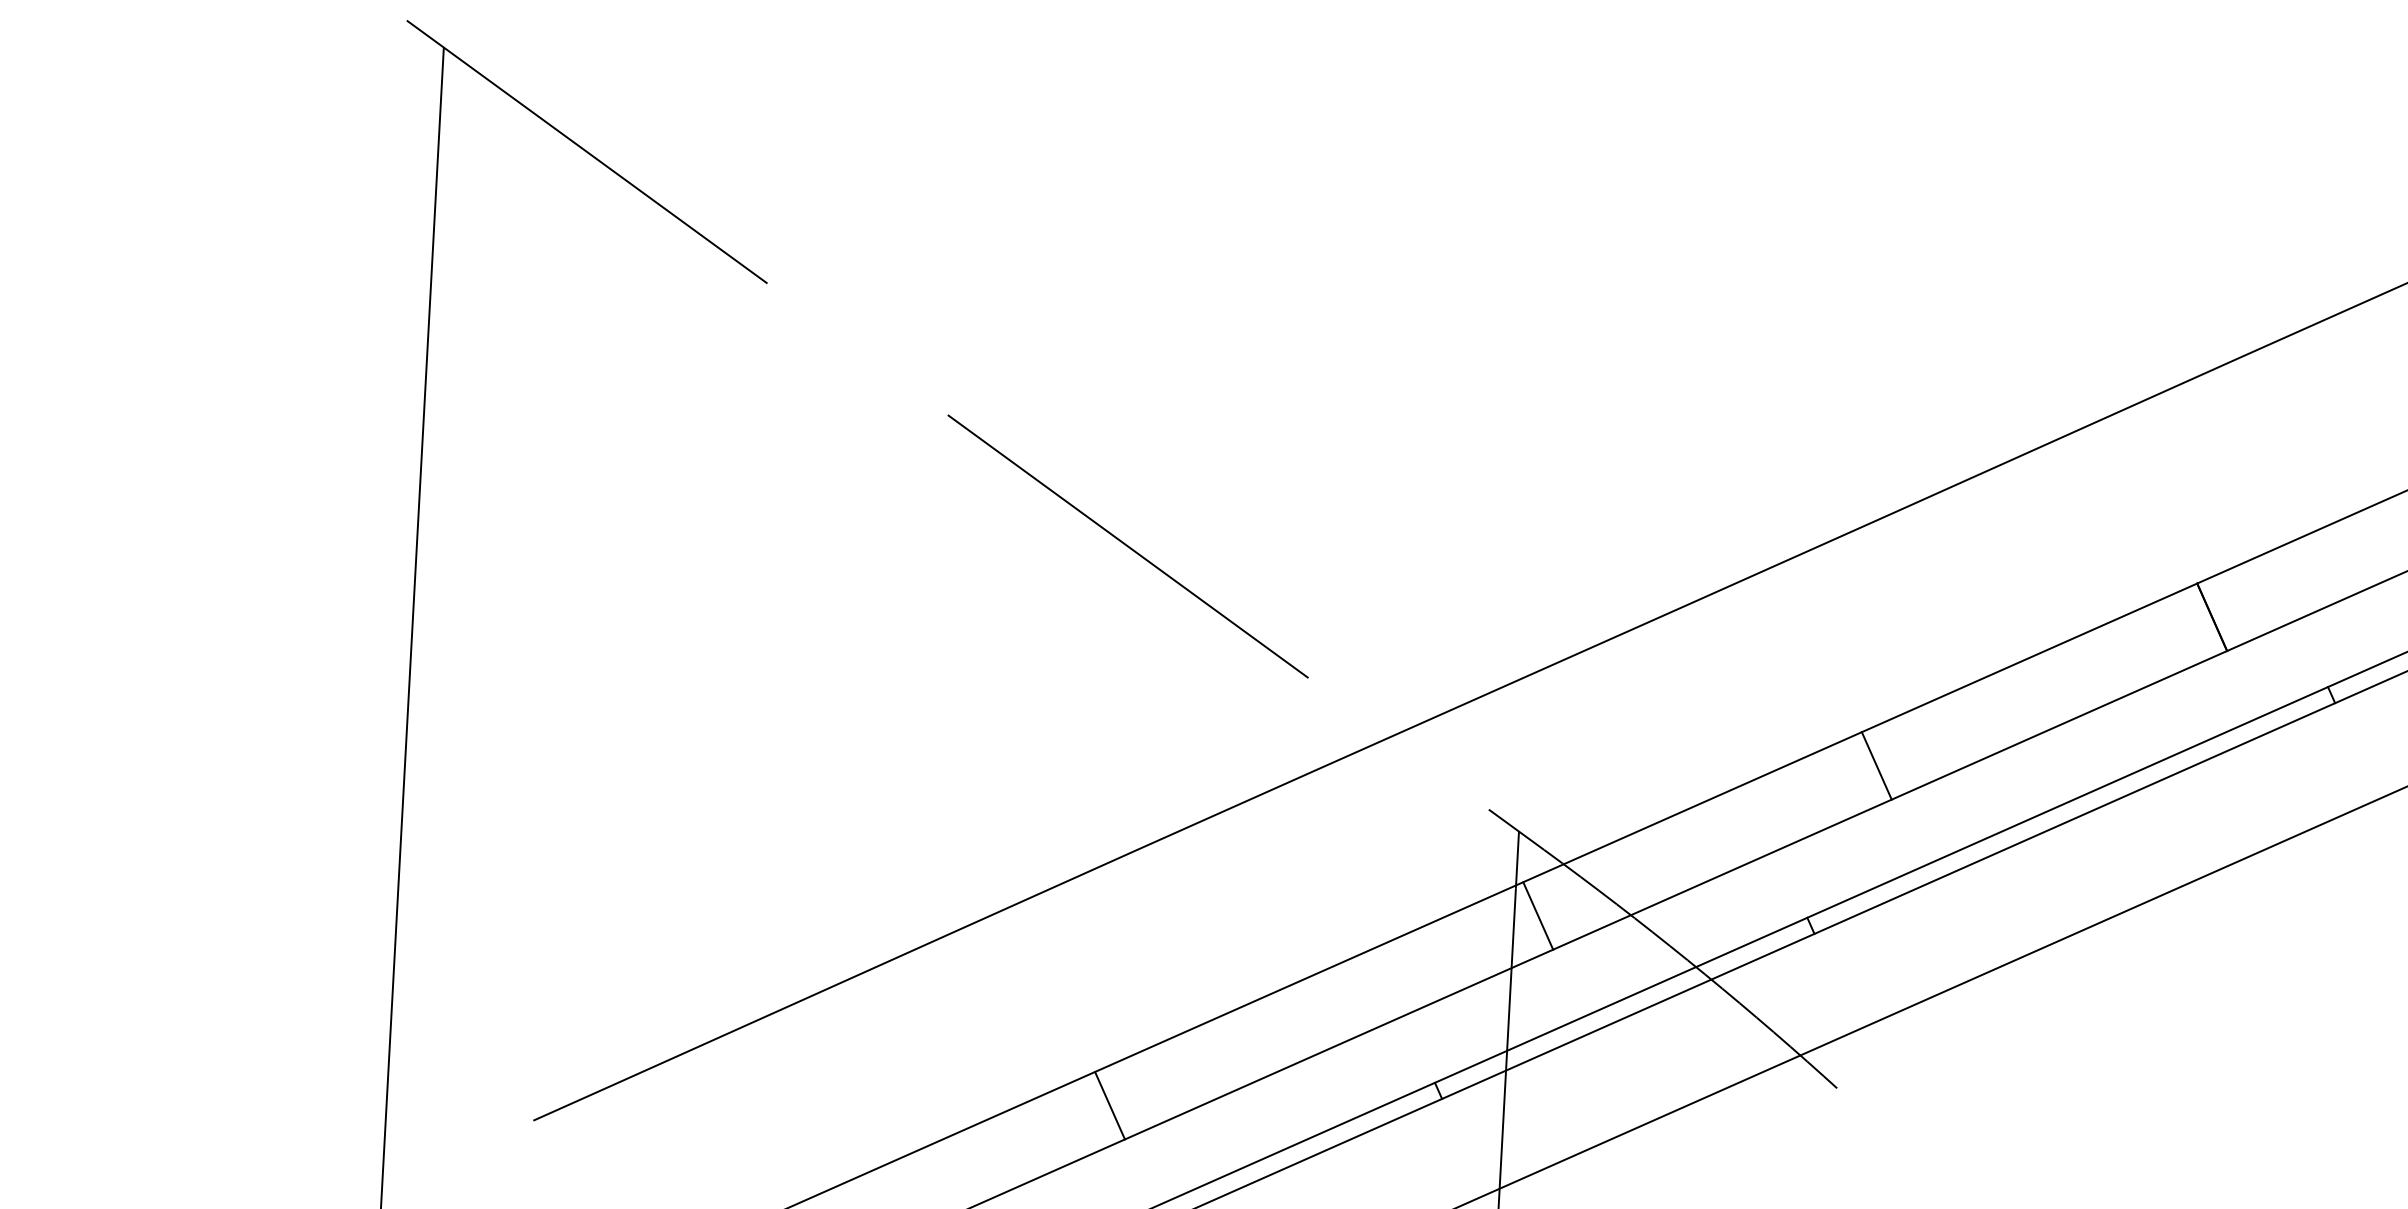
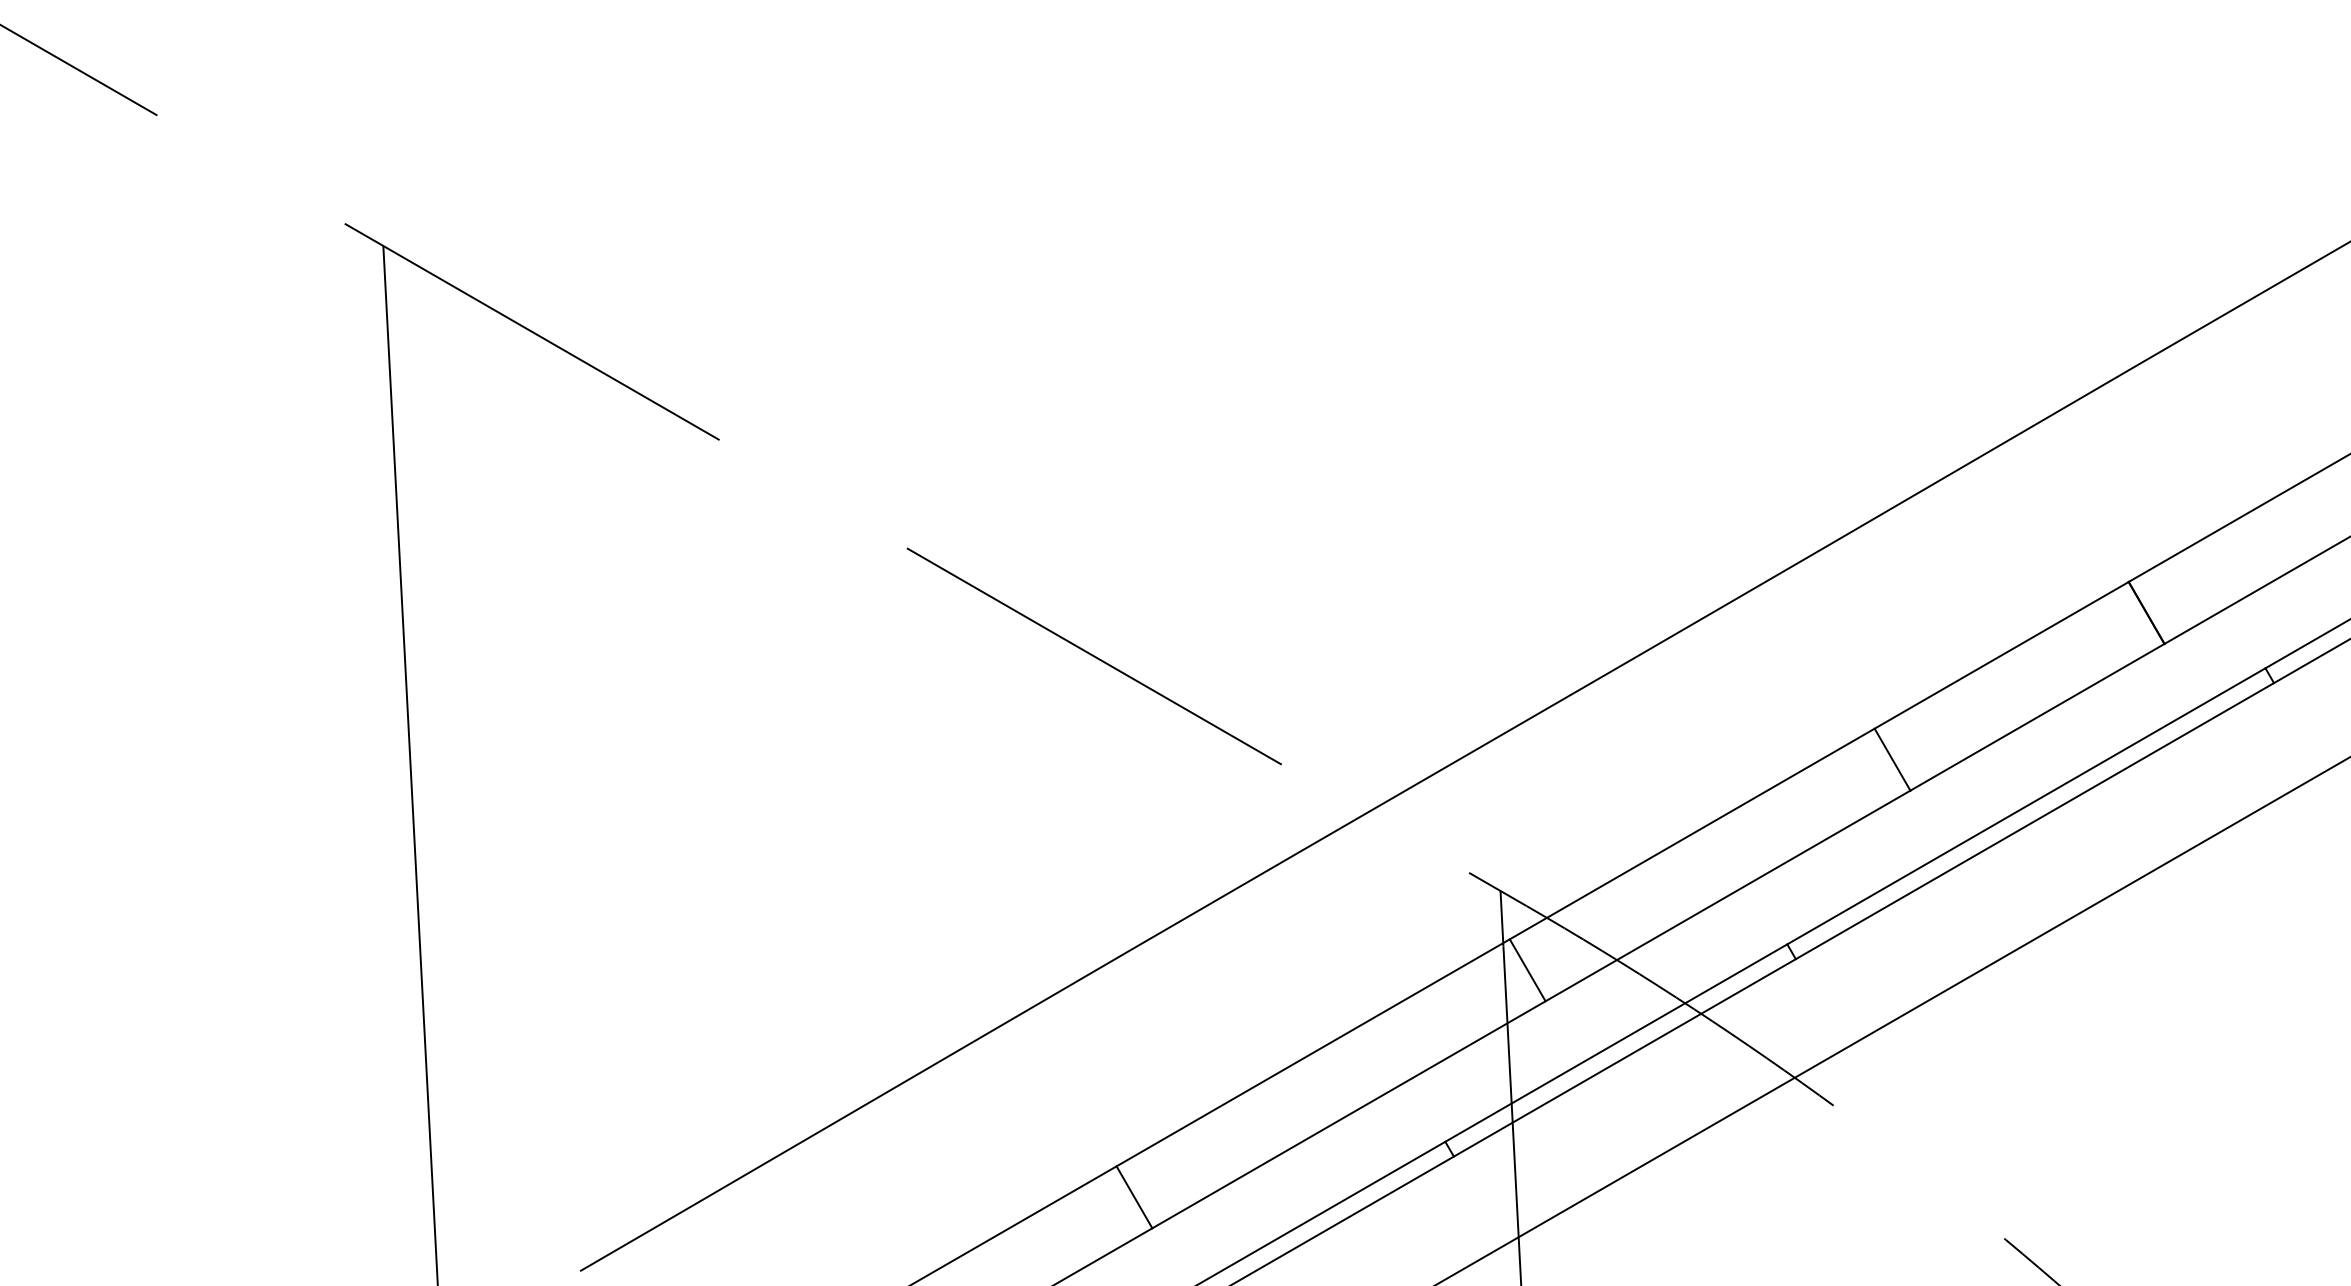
line: (1876, 765) -> (1892, 759), moved

